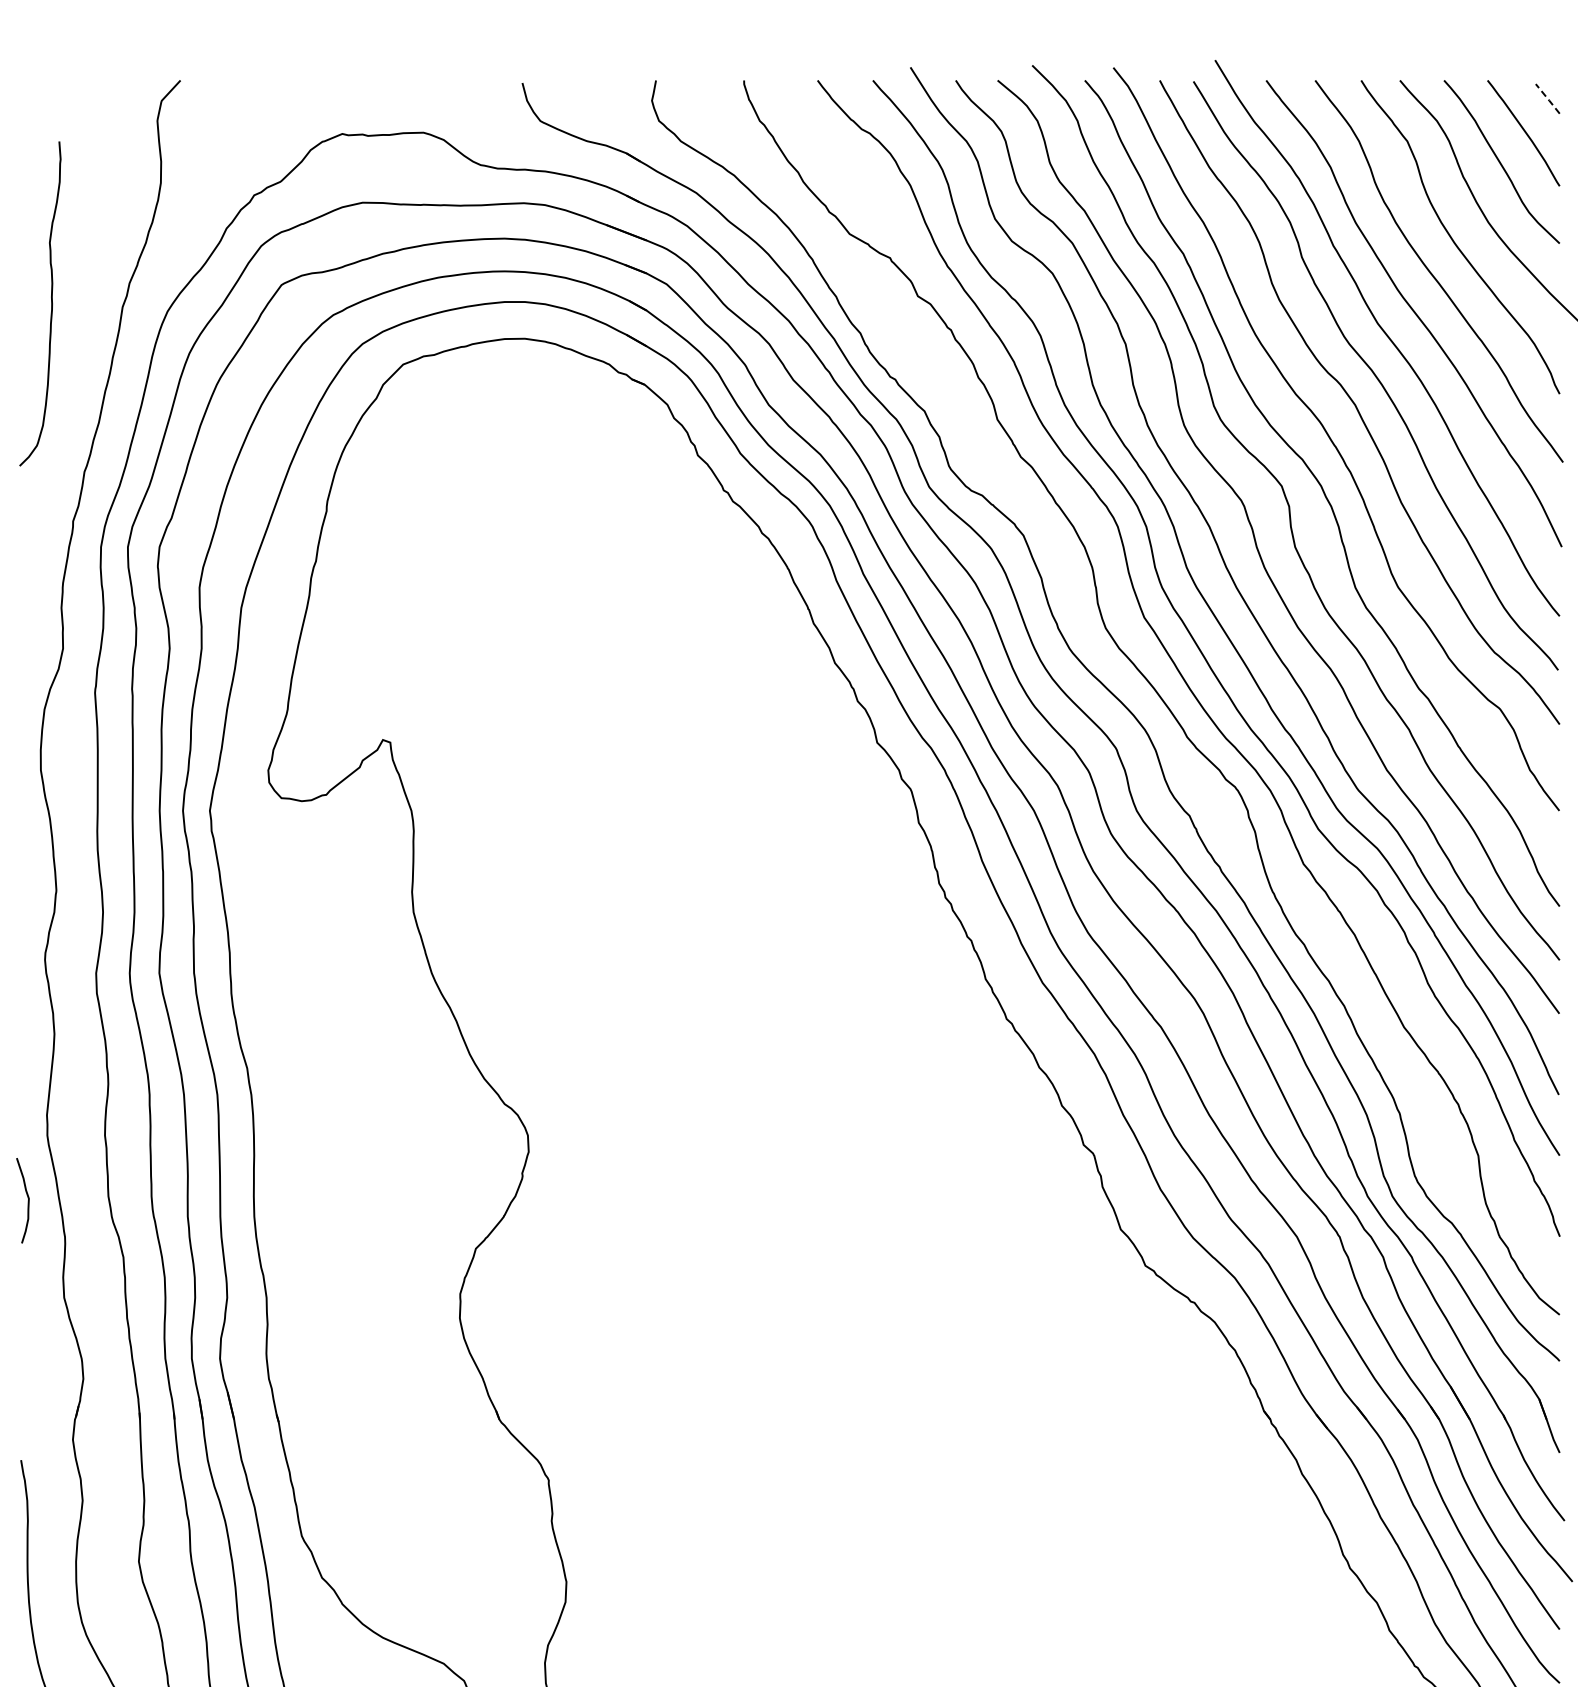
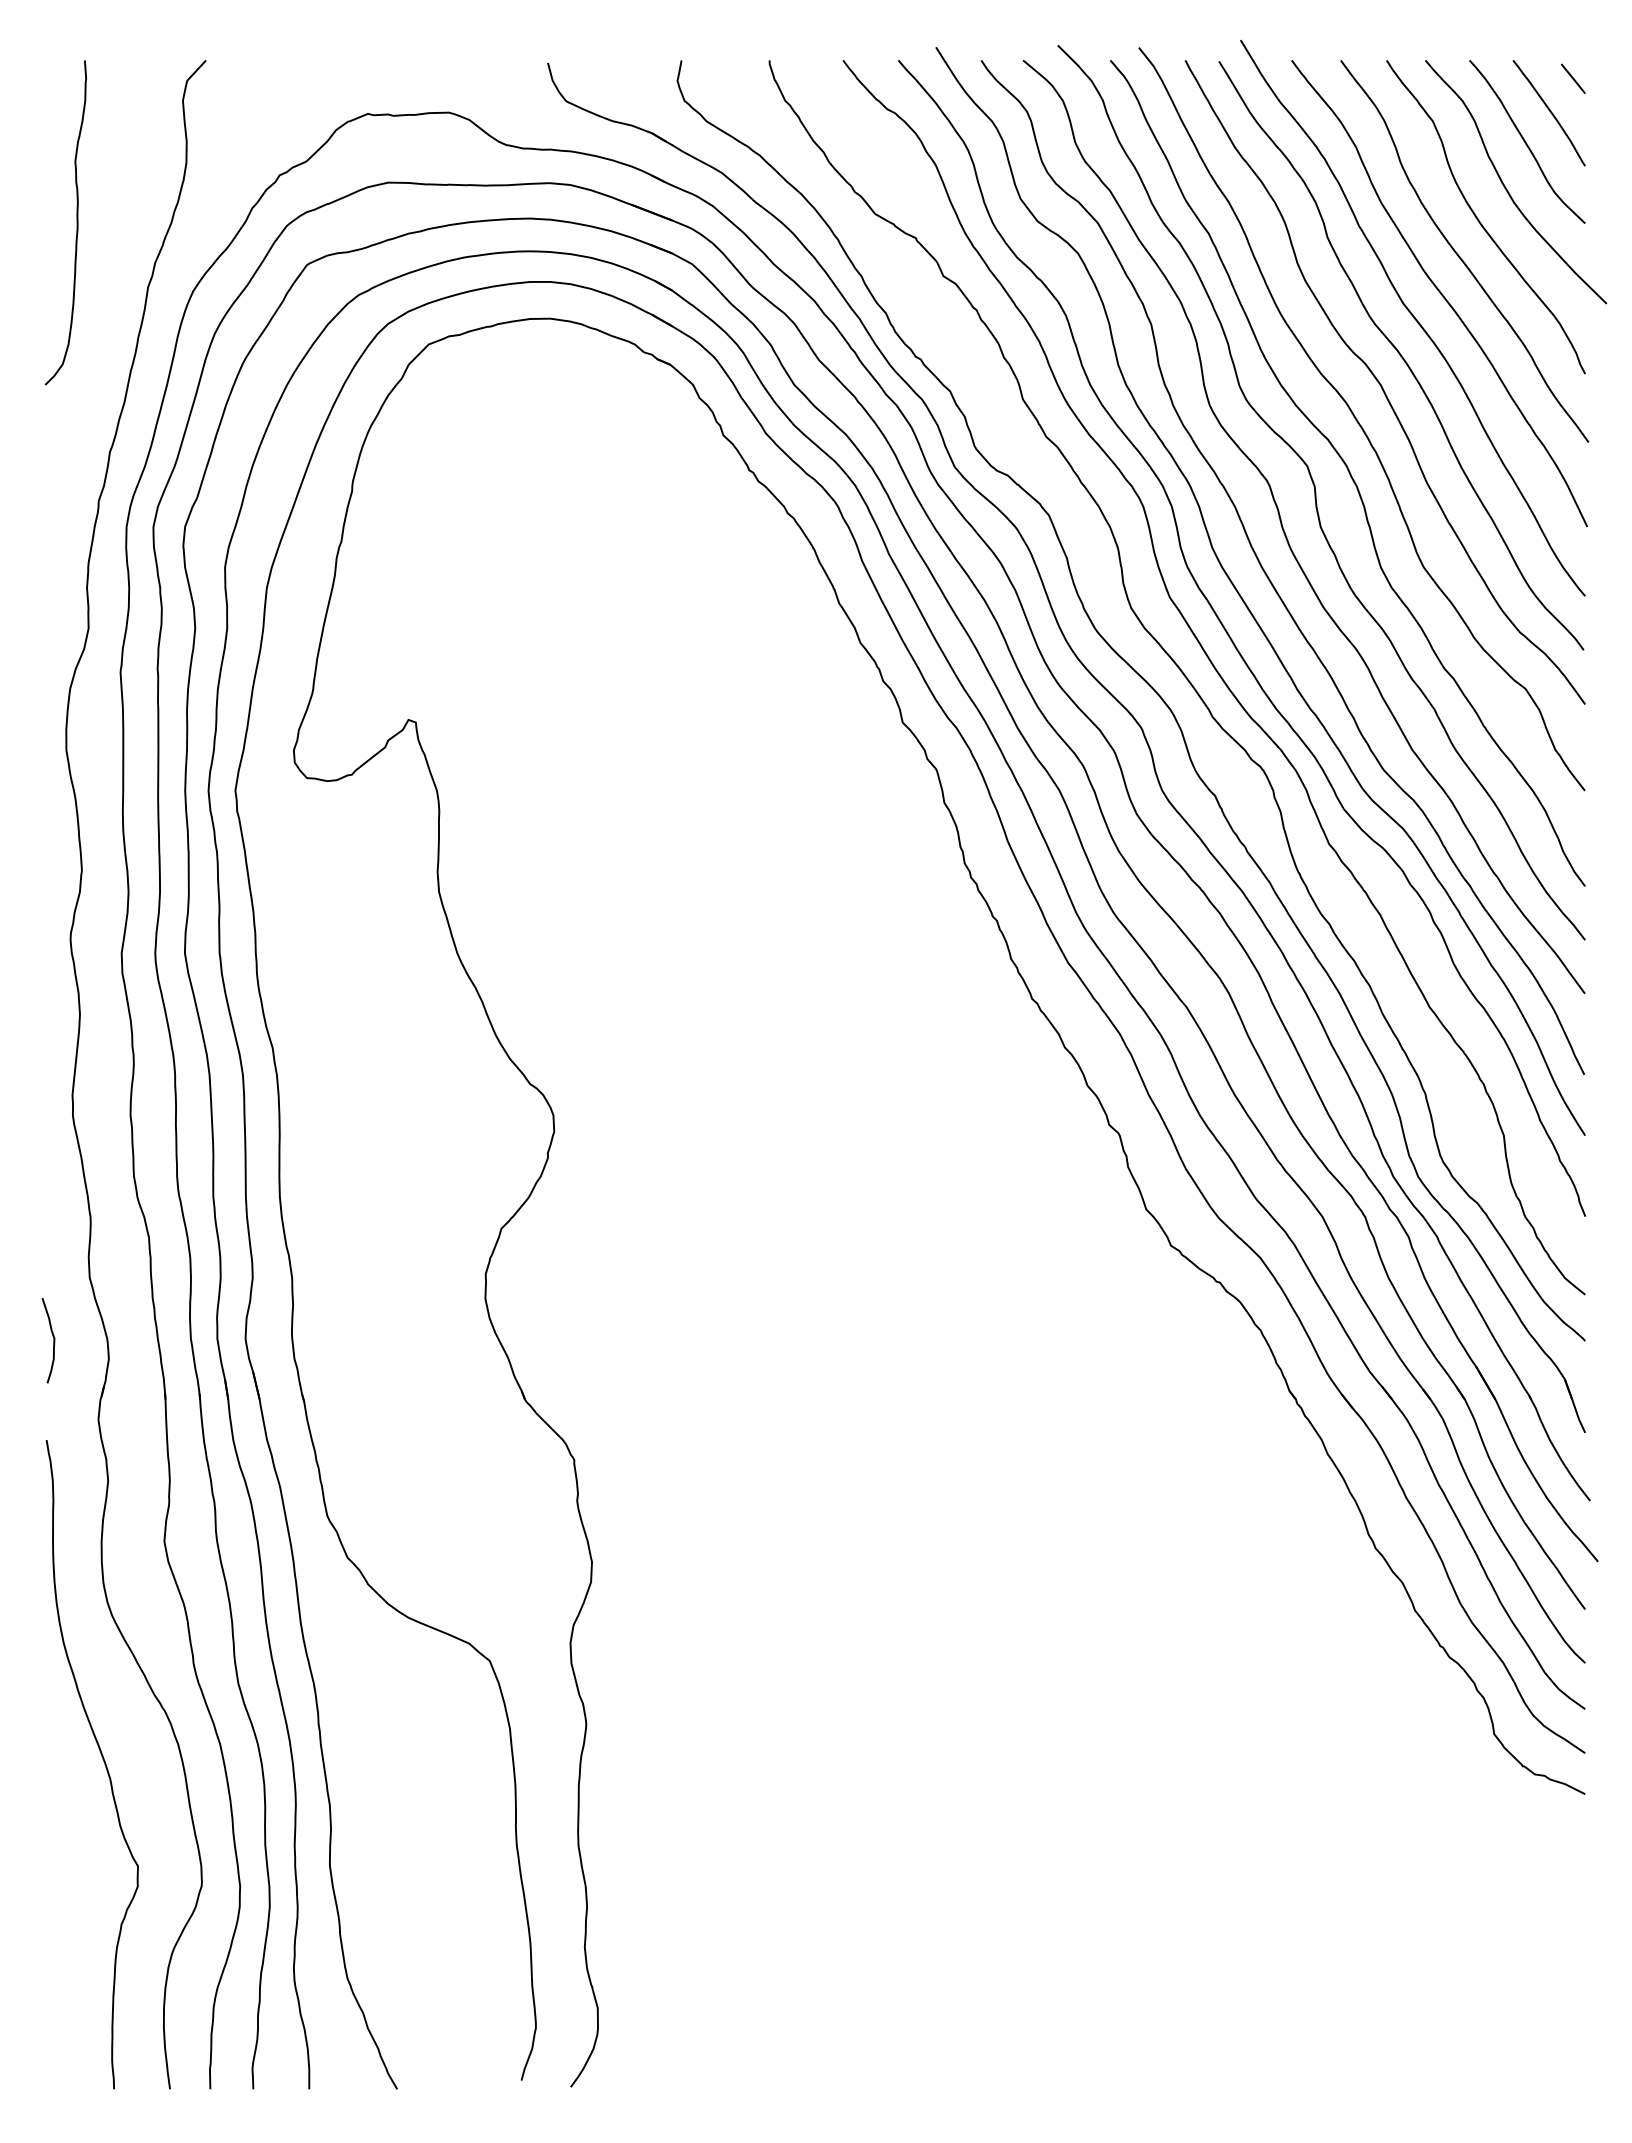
line: (1547, 99) -> (1573, 79), dashed -> solid
curve: (50, 303) -> (76, 222), moved
curve: (27, 1200) -> (53, 1340), moved

